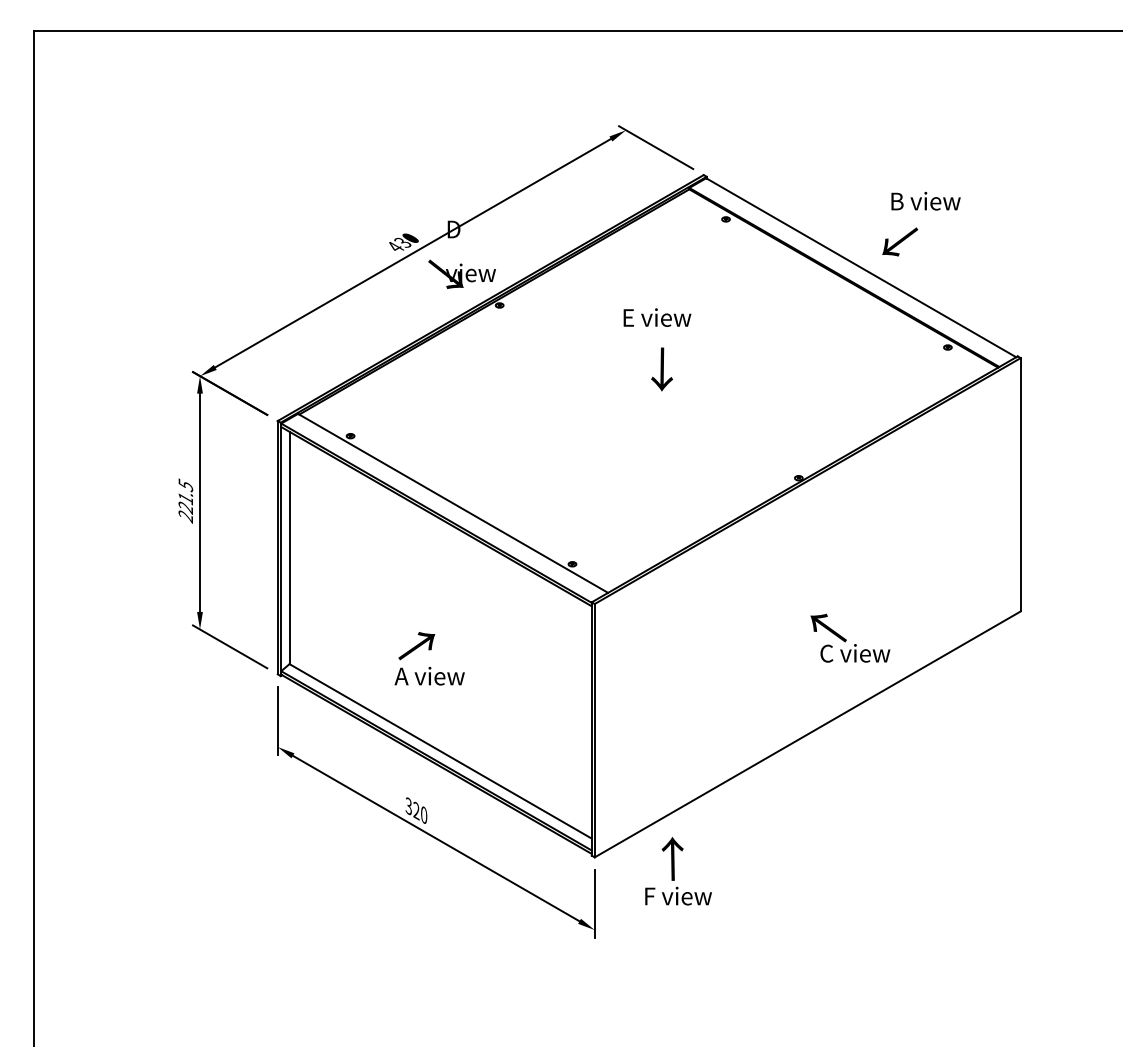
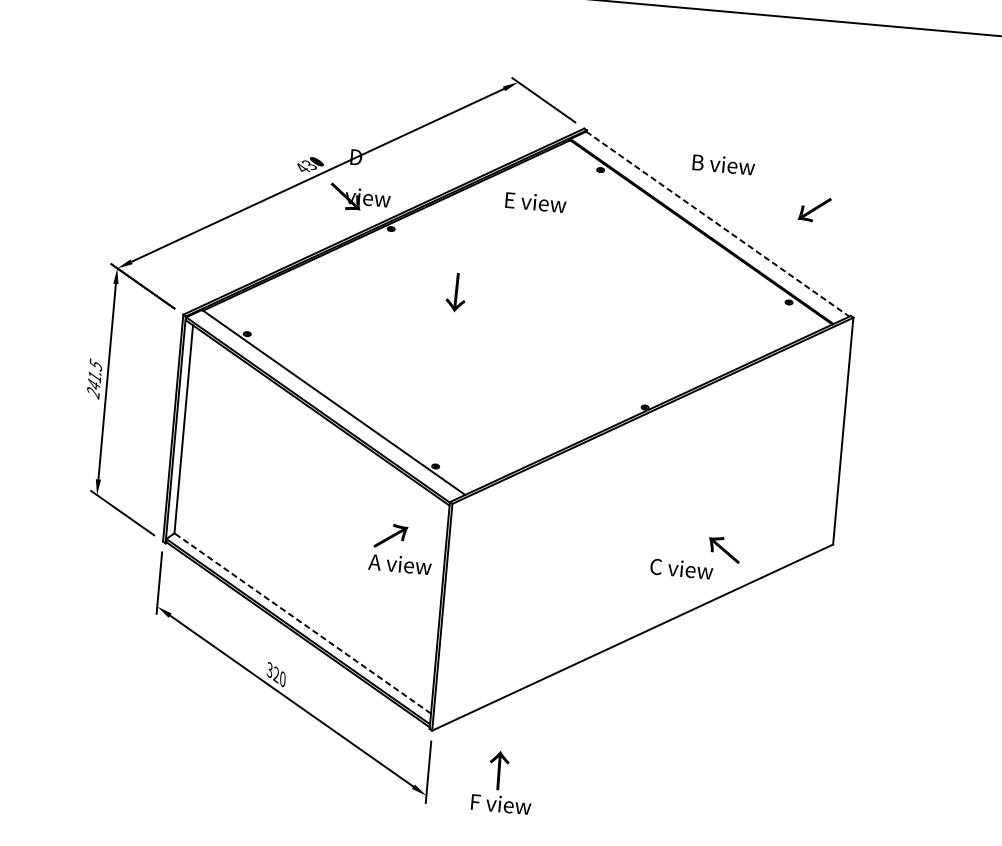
text: (925, 200) -> (723, 163), moved
text: (900, 241) -> (815, 209), moved
line: (861, 268) -> (718, 224), solid -> dashed
text: (657, 317) -> (535, 202), moved
text: (661, 369) -> (455, 292), moved
text: (185, 507) -> (93, 384), 221.5 -> 241.5
text: (828, 627) -> (724, 549), moved
text: (429, 658) -> (401, 548), moved
line: (440, 751) -> (302, 623), solid -> dashed
text: (678, 871) -> (503, 782), moved

